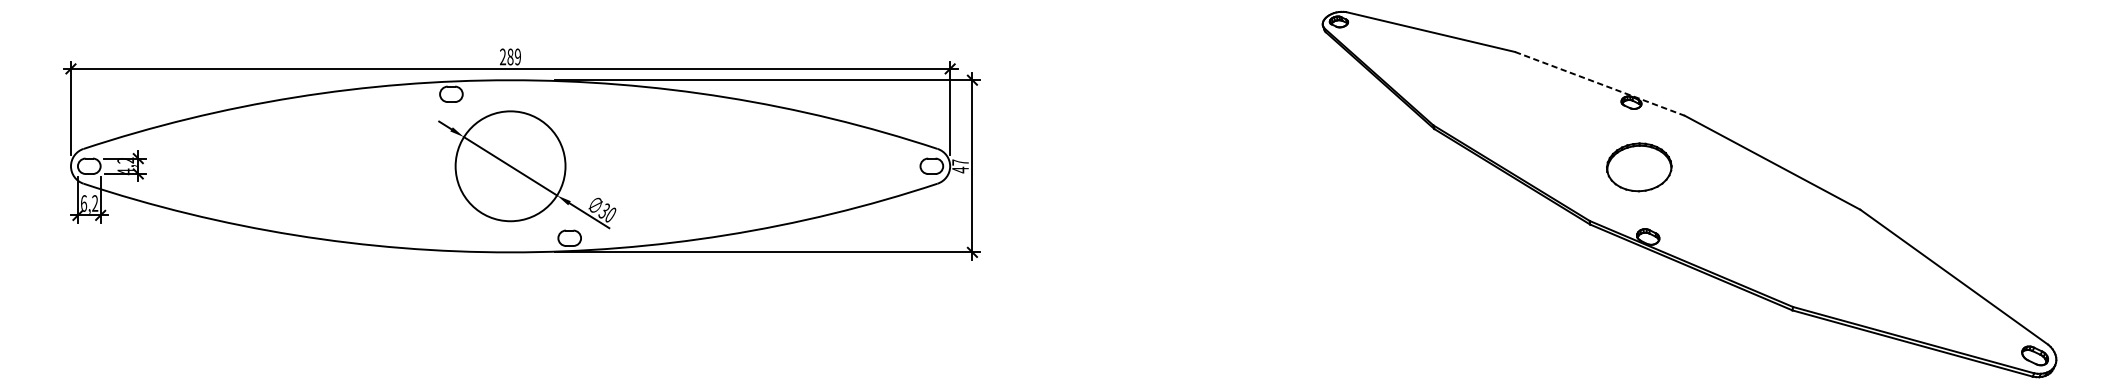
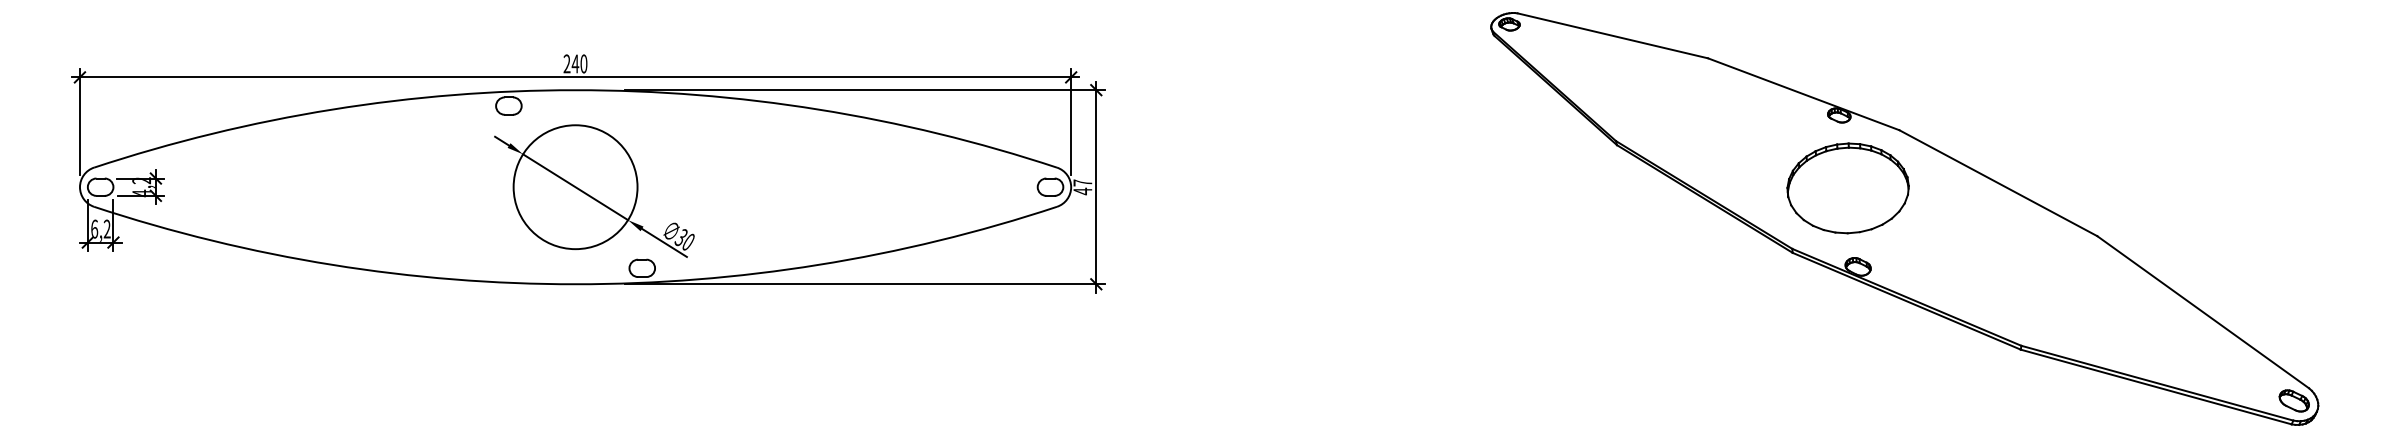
text: (514, 56) -> (579, 63), 289 -> 240
line: (1600, 84) -> (1804, 94), dashed -> solid
part: (1638, 167) -> (1847, 188), size x1.67

